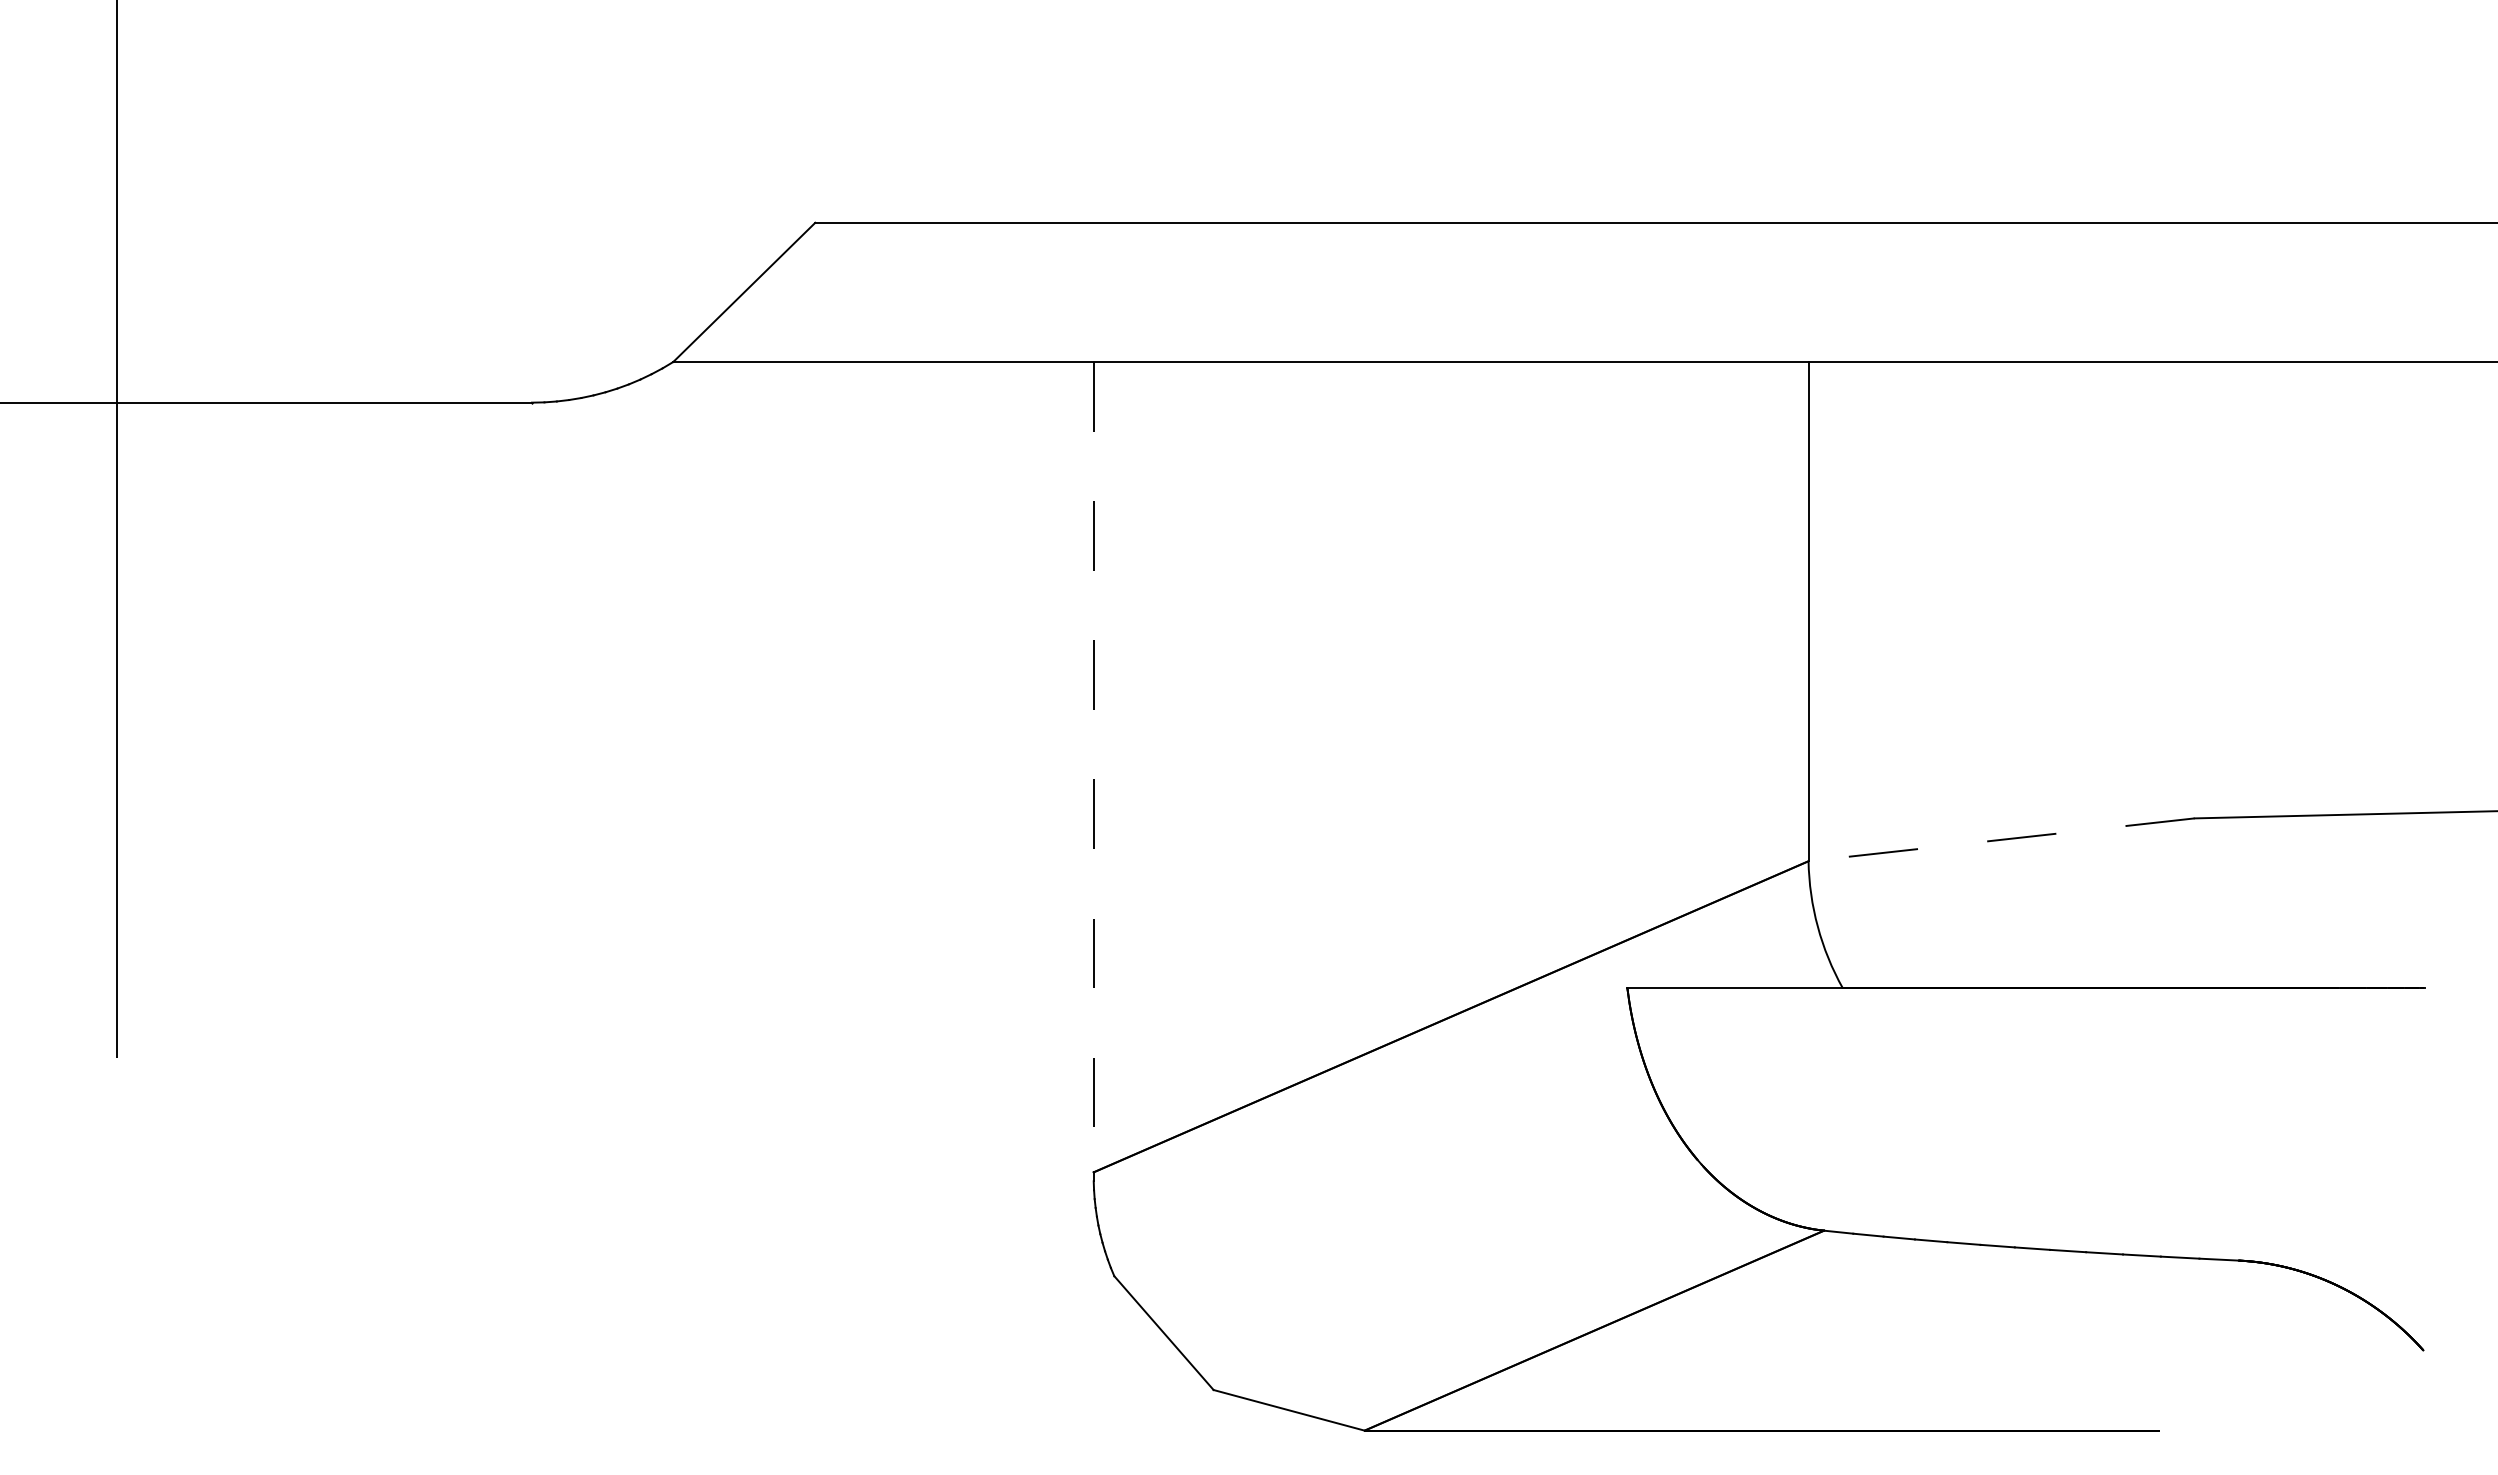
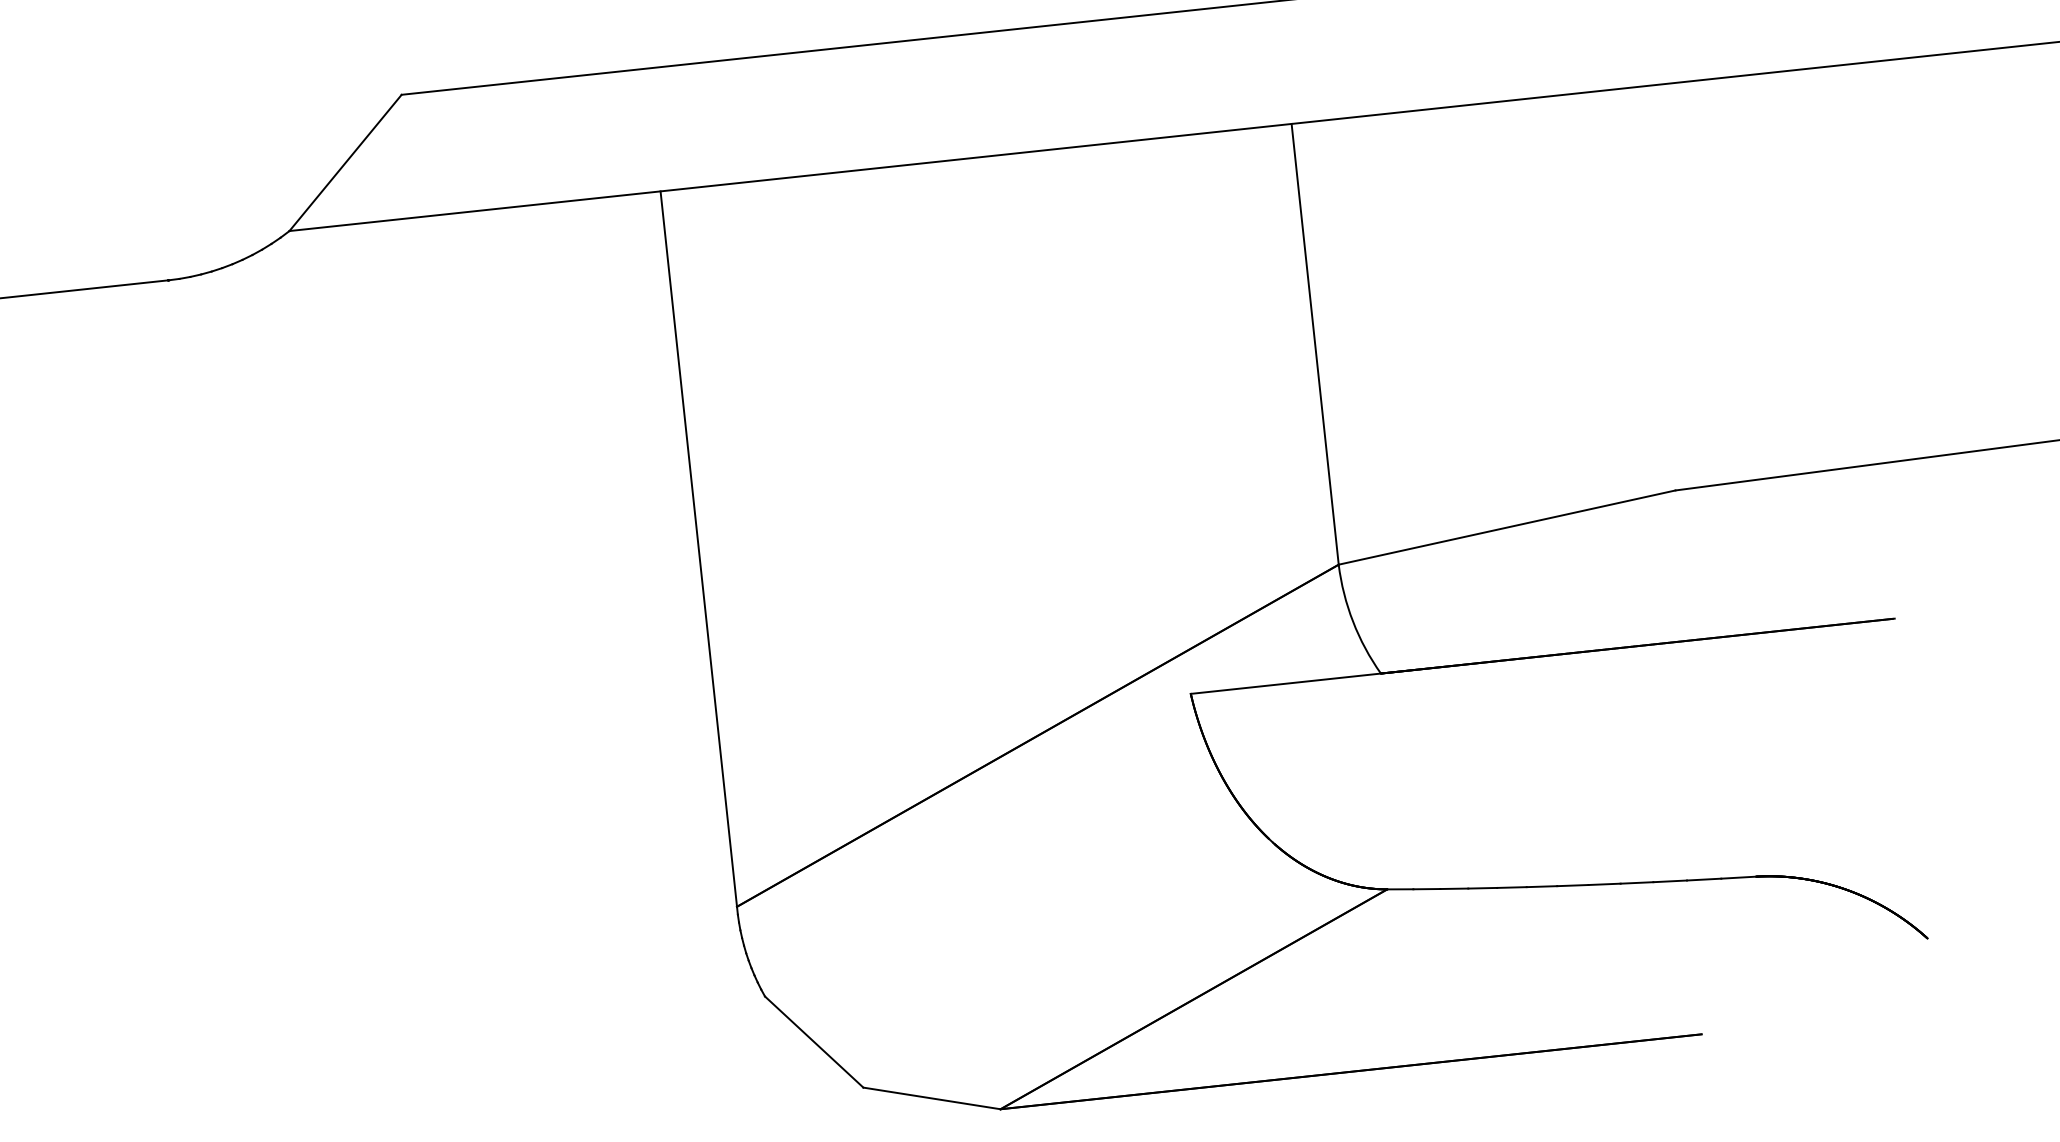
line: (1093, 767) -> (698, 549), dashed -> solid
line: (2001, 839) -> (1506, 527), dashed -> solid

